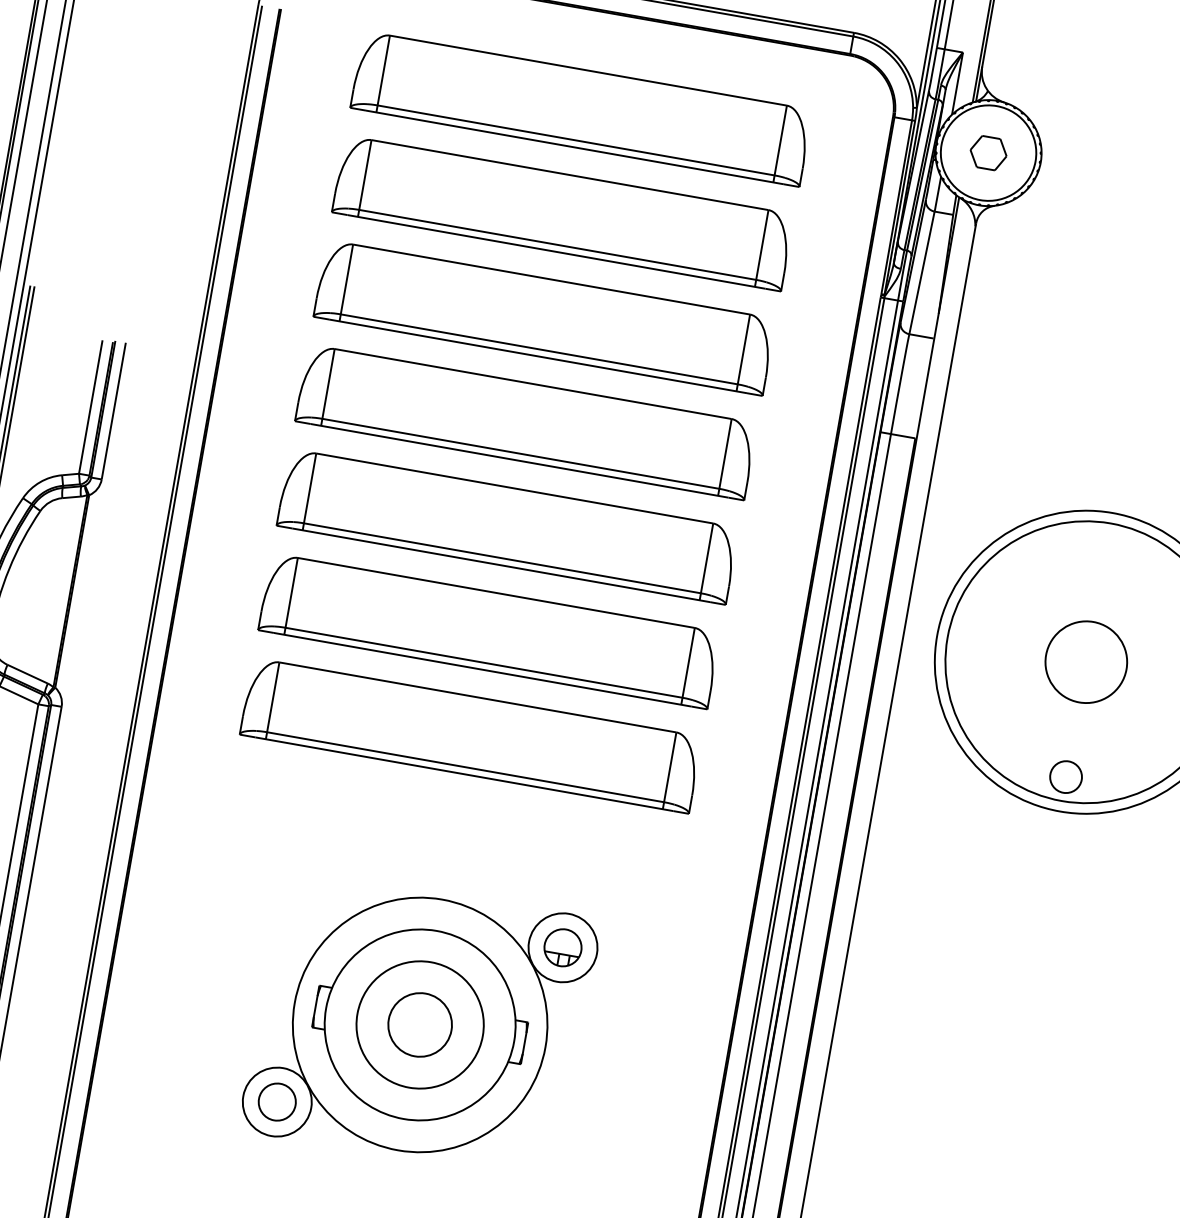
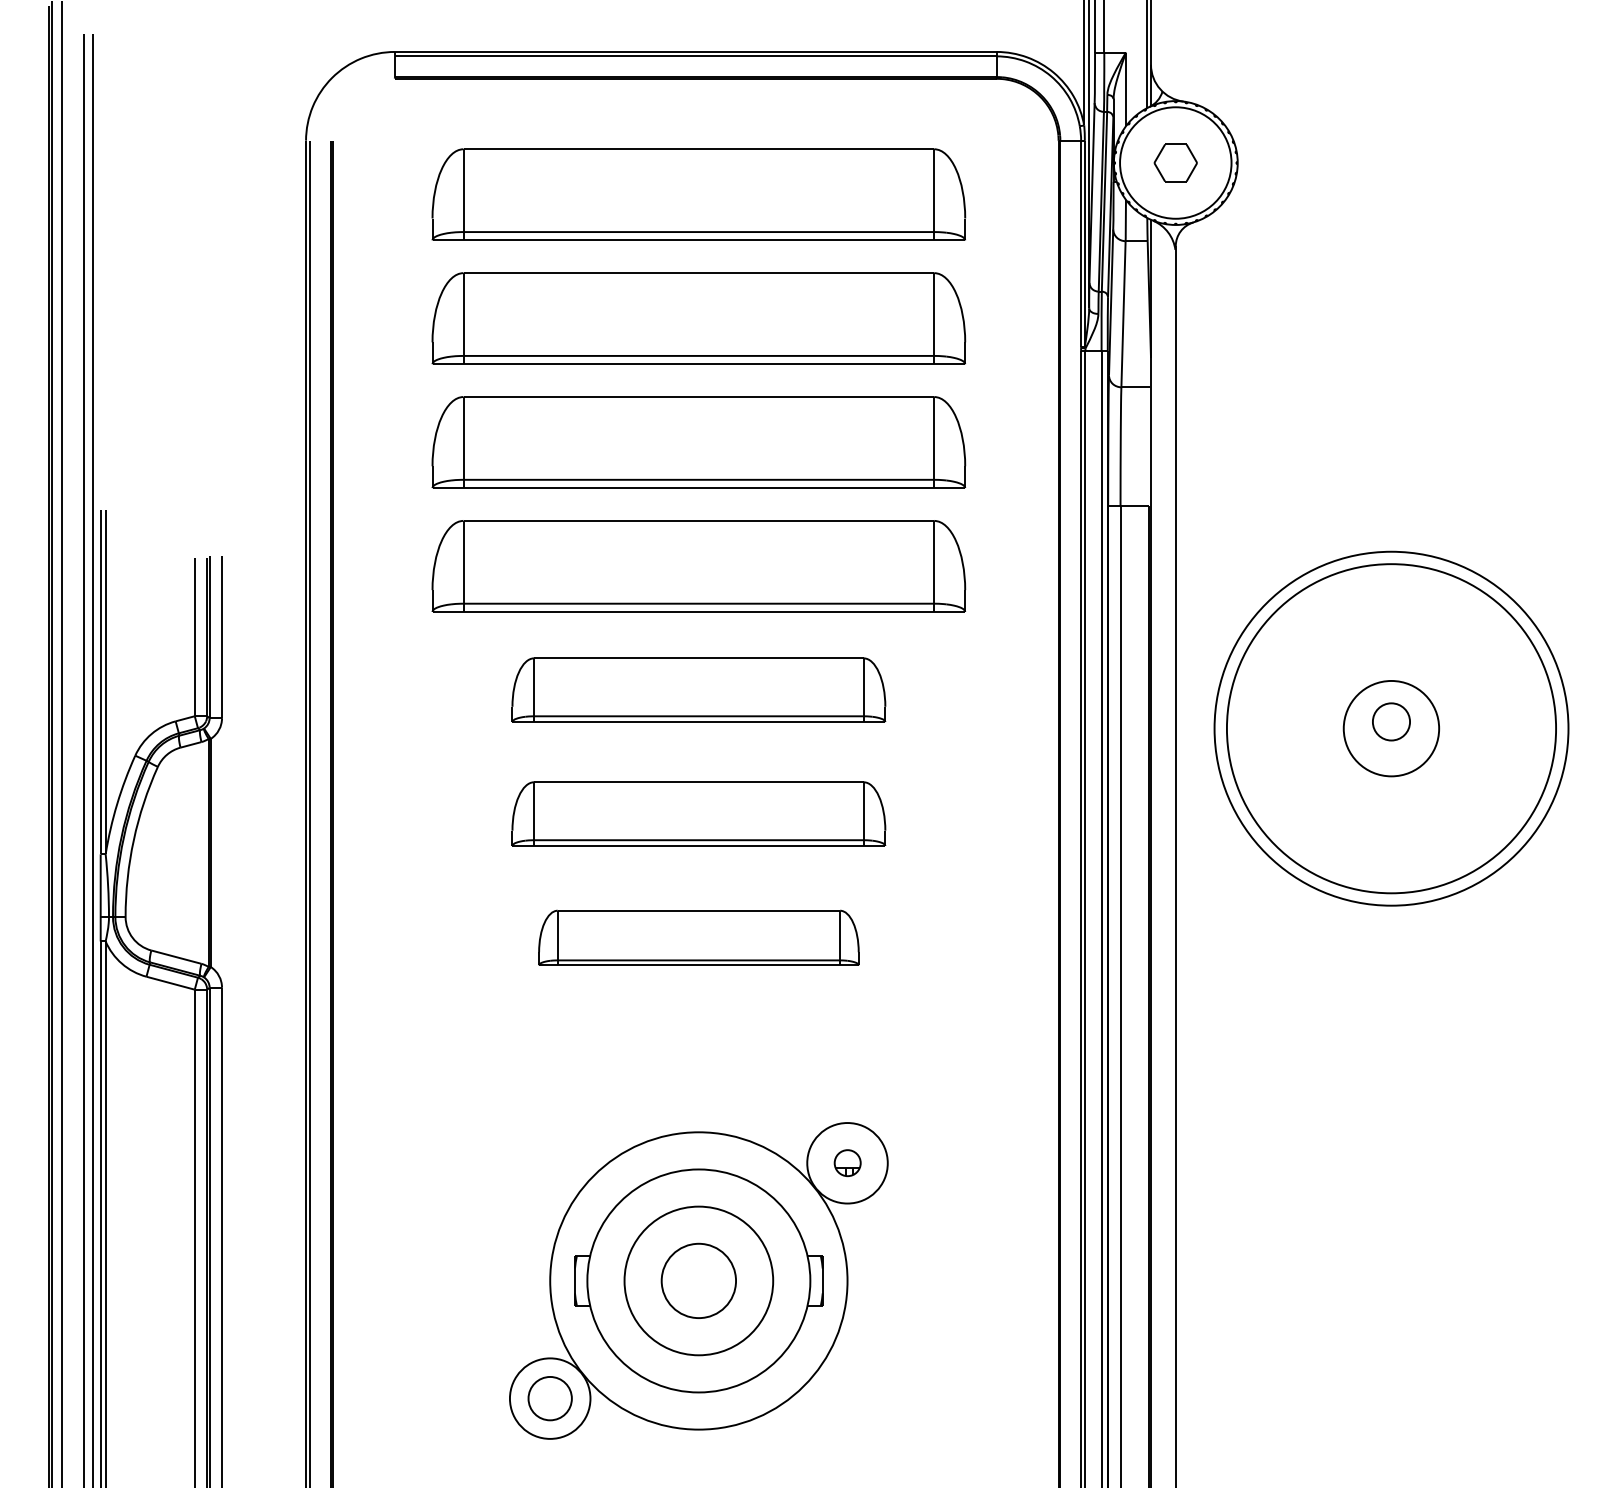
part: (507, 526) -> (698, 689), size x0.7
part: (489, 630) -> (698, 813), size x0.7
part: (470, 735) -> (698, 937), size x0.6
part: (1066, 776) -> (1391, 721), moved
part: (563, 947) -> (847, 1162), size x0.6

